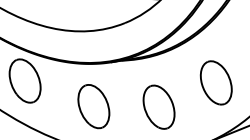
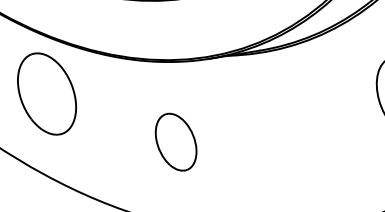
part: (93, 106) -> (175, 141), size x0.7
part: (158, 106) -> (297, 141), removed

